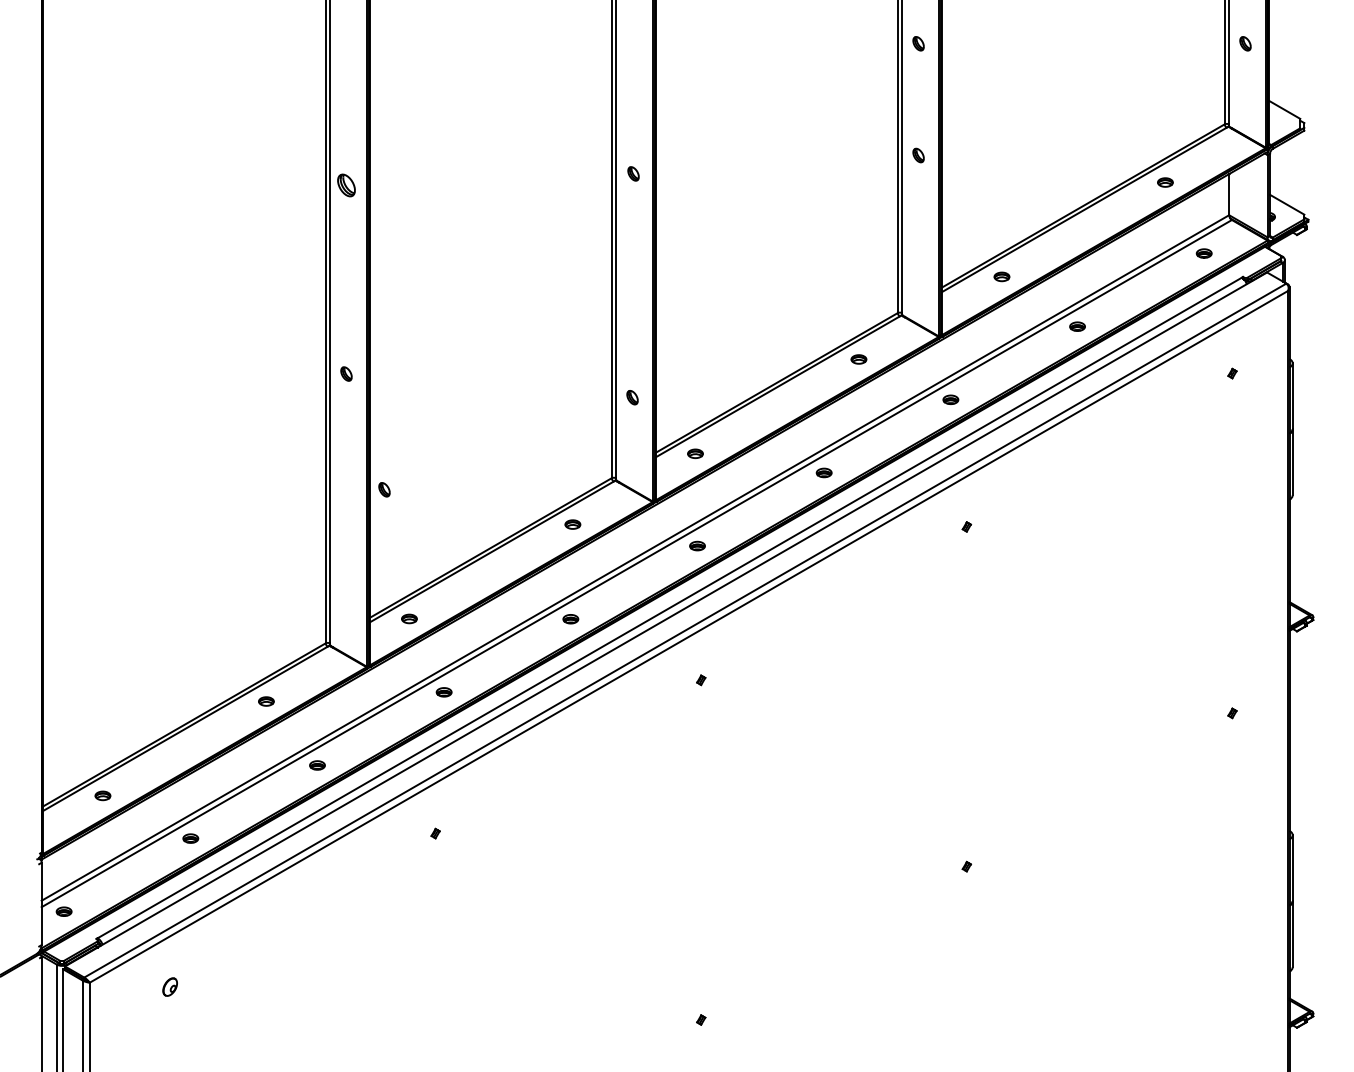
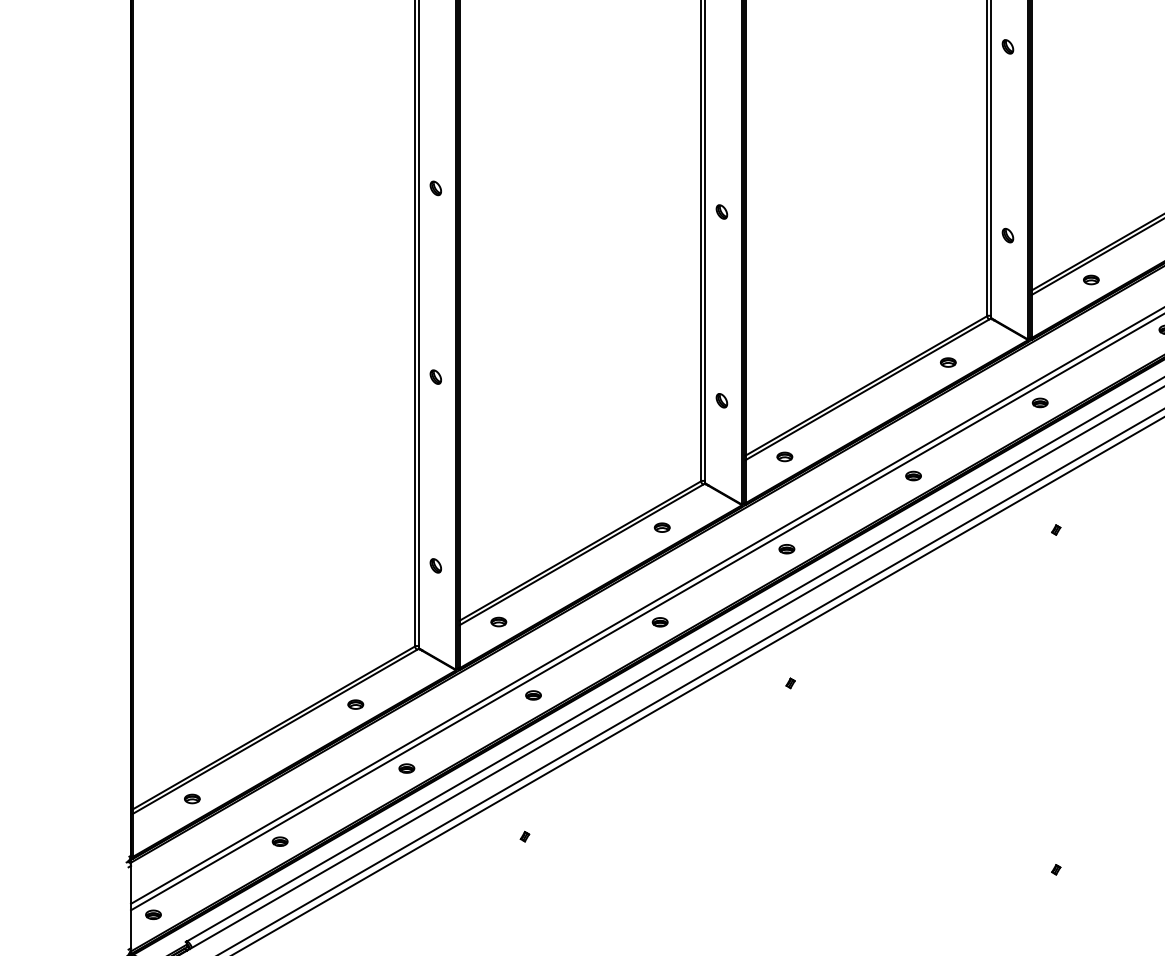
part: (918, 155) -> (1007, 235), moved
part: (633, 173) -> (721, 211), moved
part: (346, 184) -> (435, 187), size x0.62
part: (384, 489) -> (435, 565), moved

